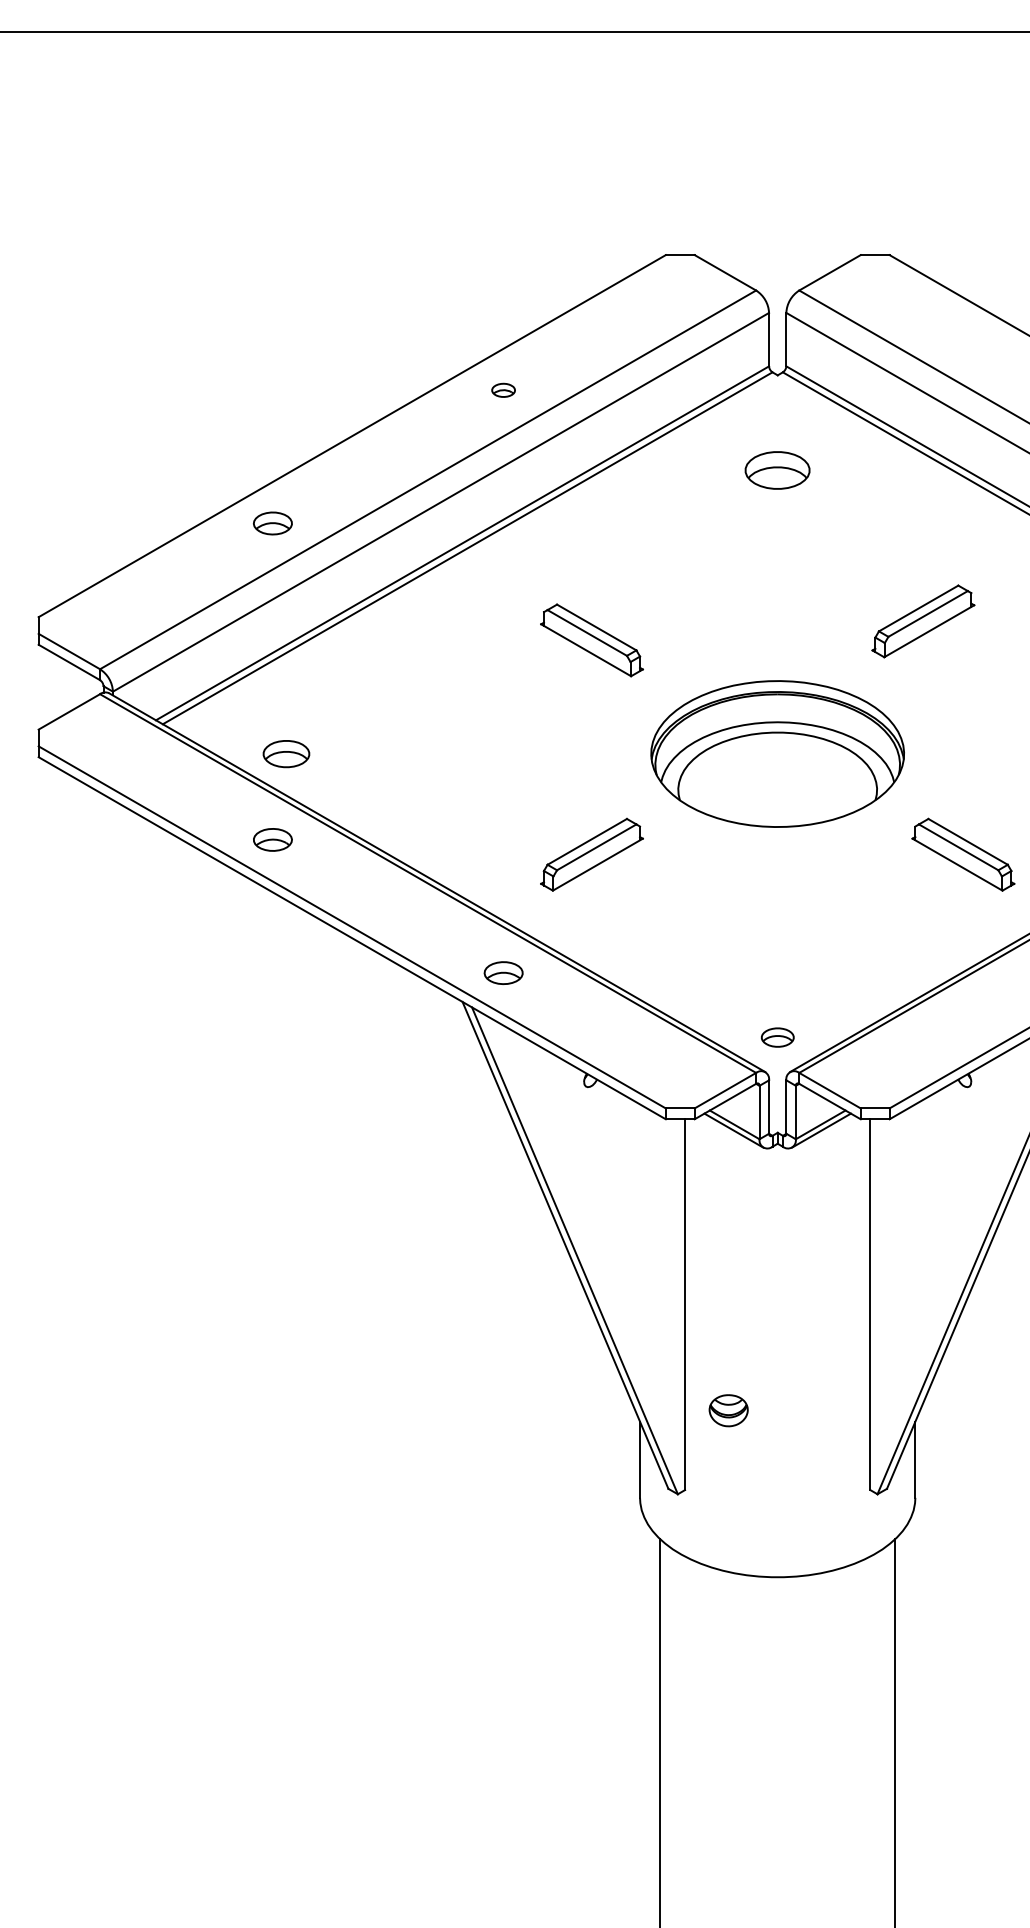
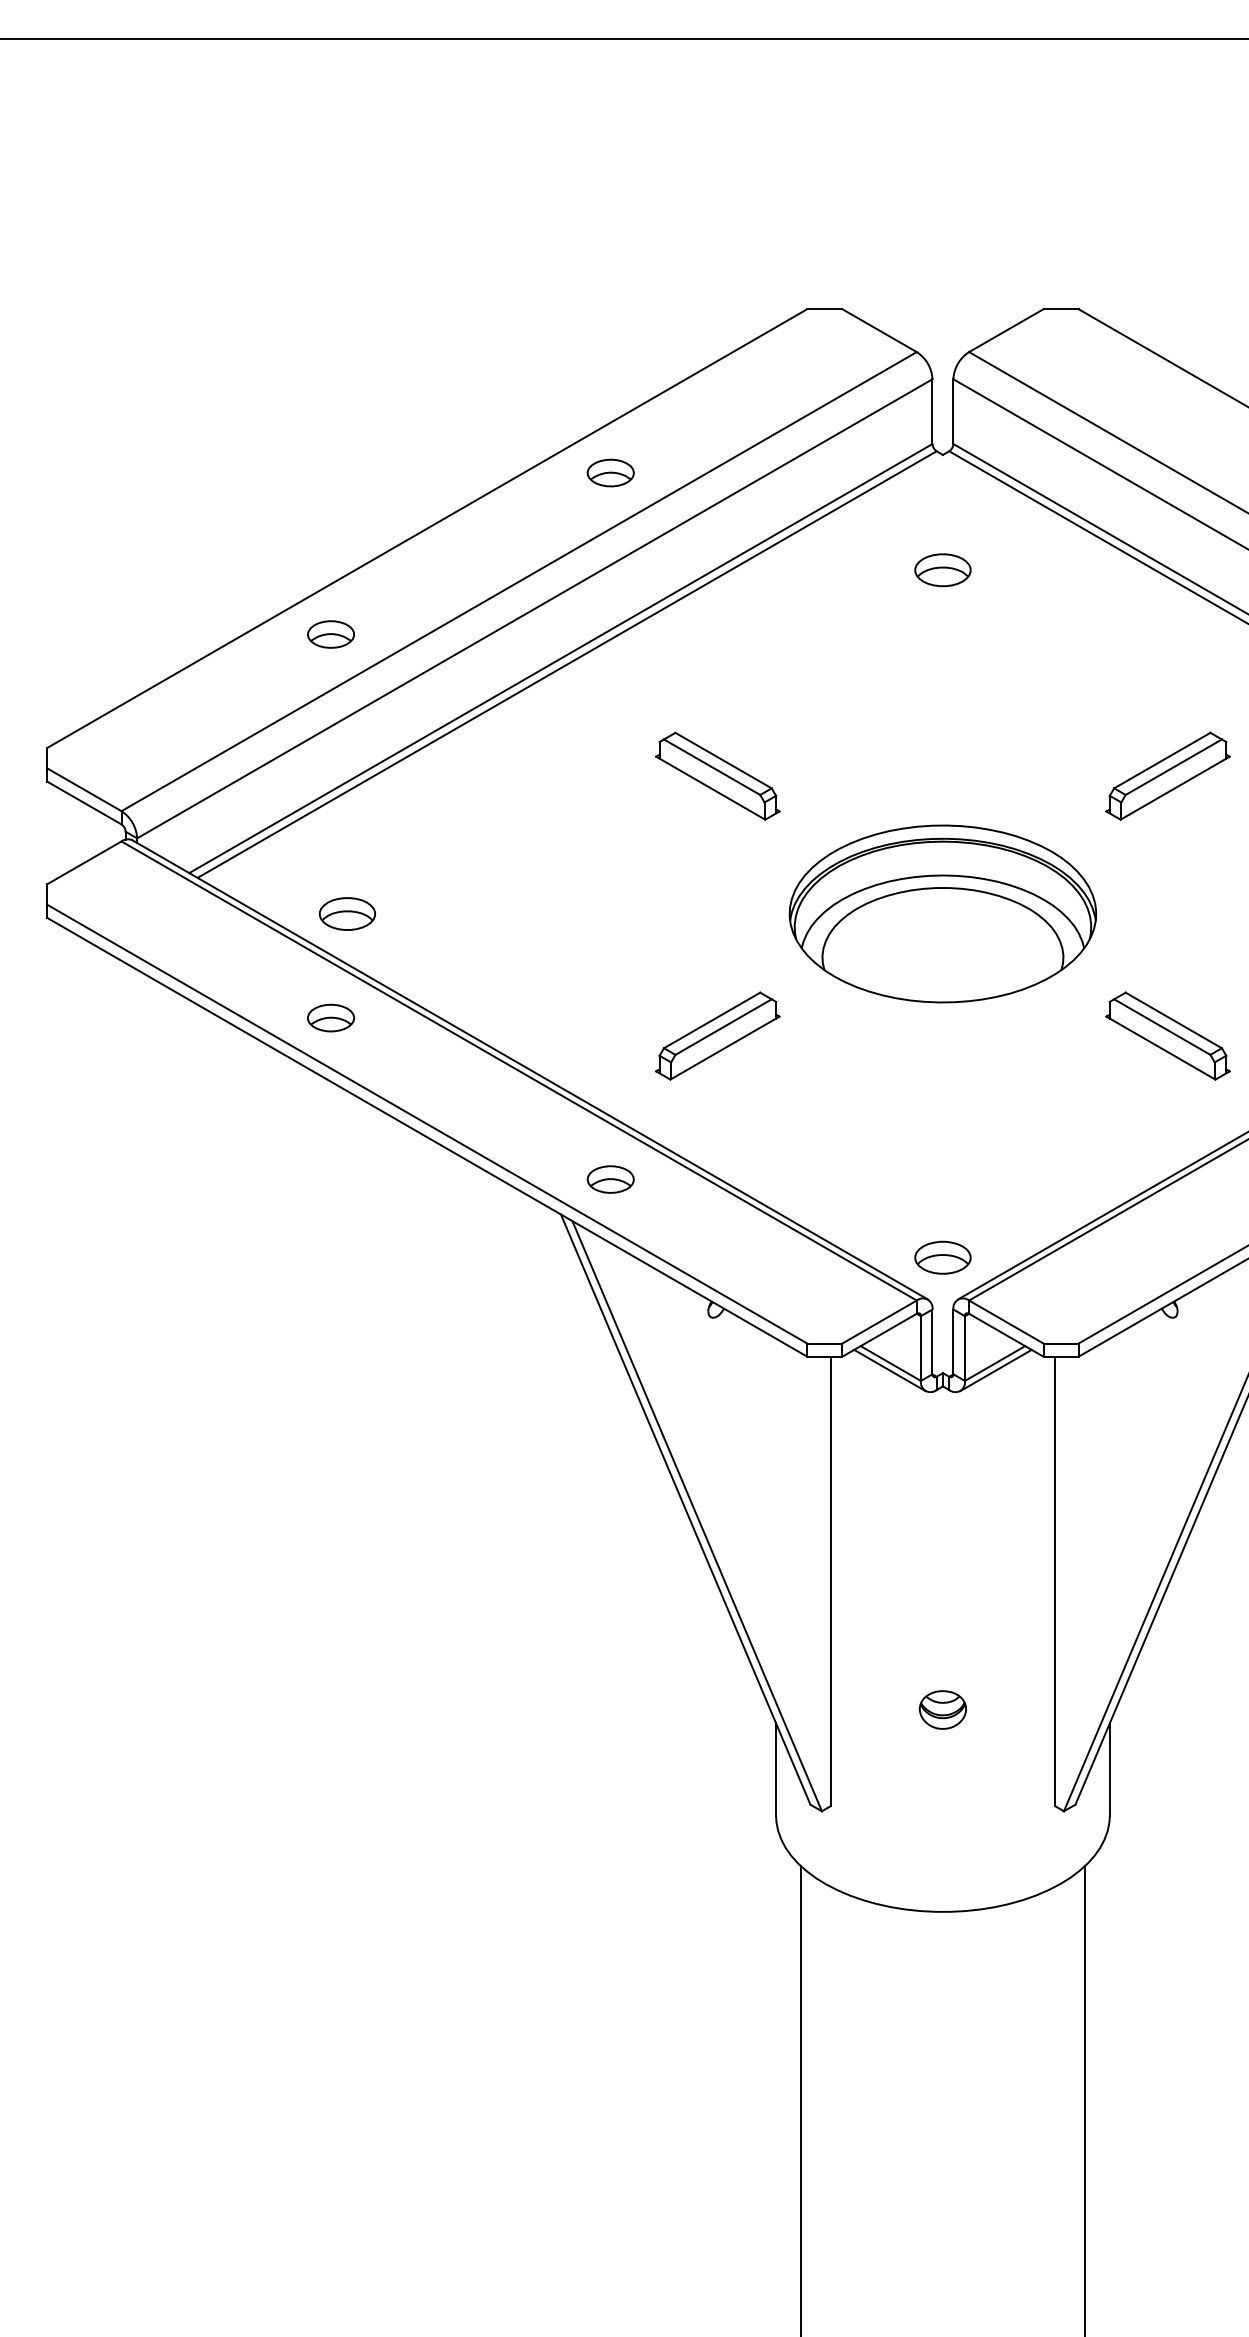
part: (503, 390) -> (610, 473), size x1.67
part: (777, 470) -> (942, 570), size x0.71
part: (923, 621) -> (1168, 776), moved
part: (777, 1037) -> (942, 1257), size x1.43
part: (728, 1410) -> (942, 1709), moved

